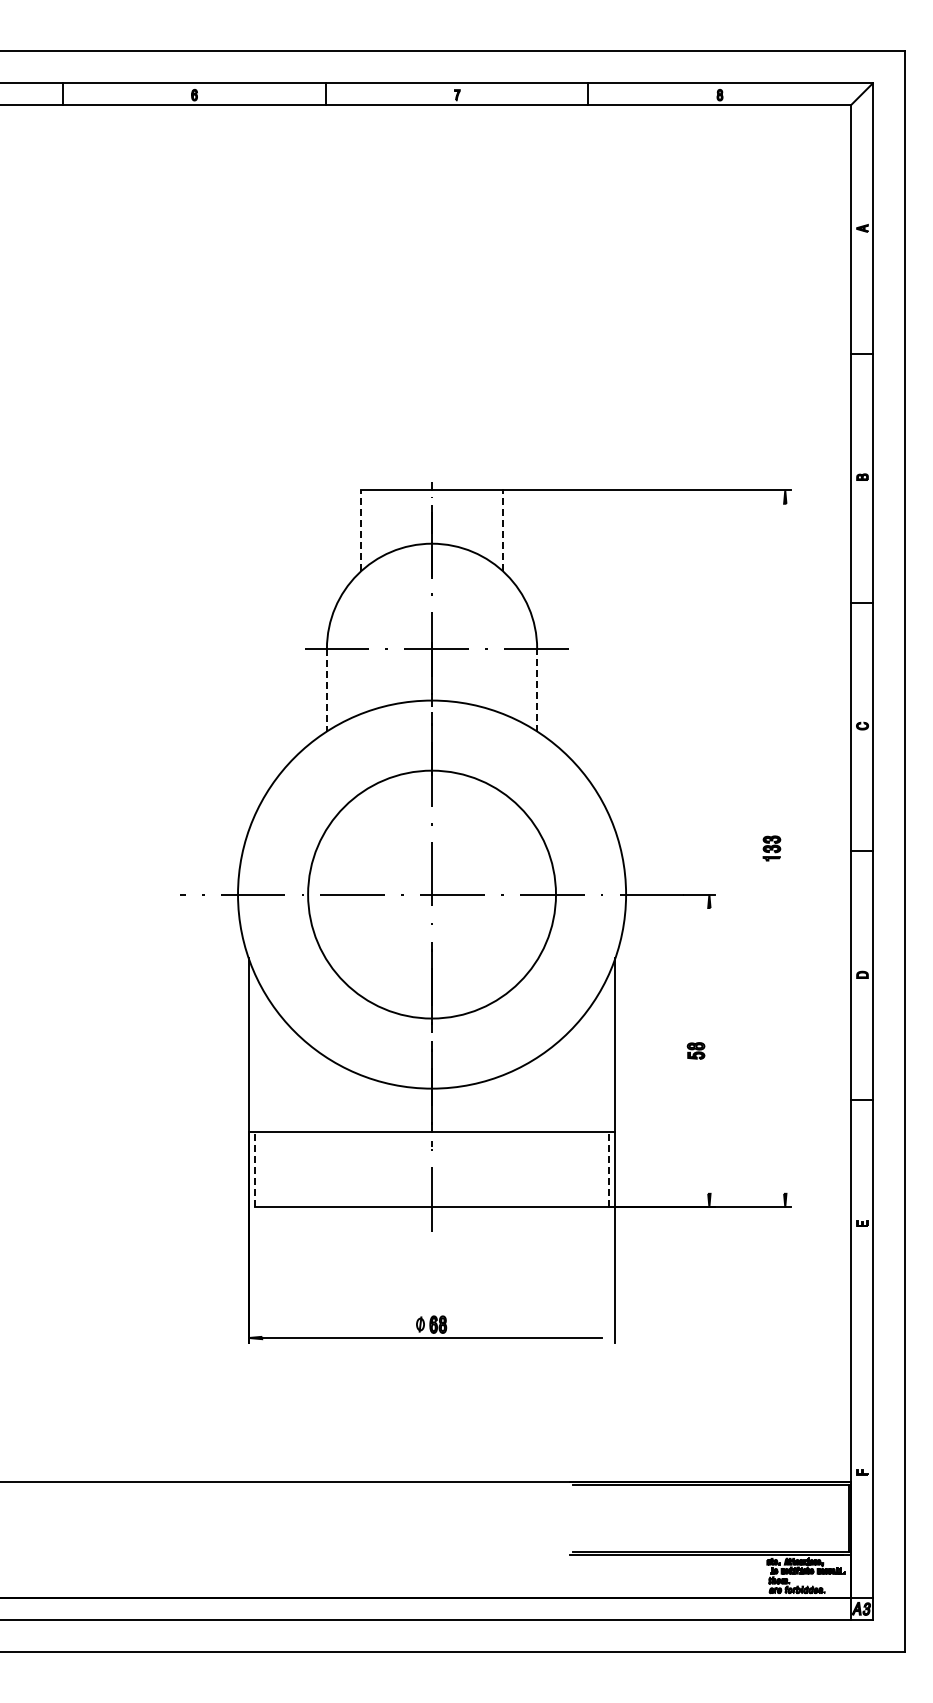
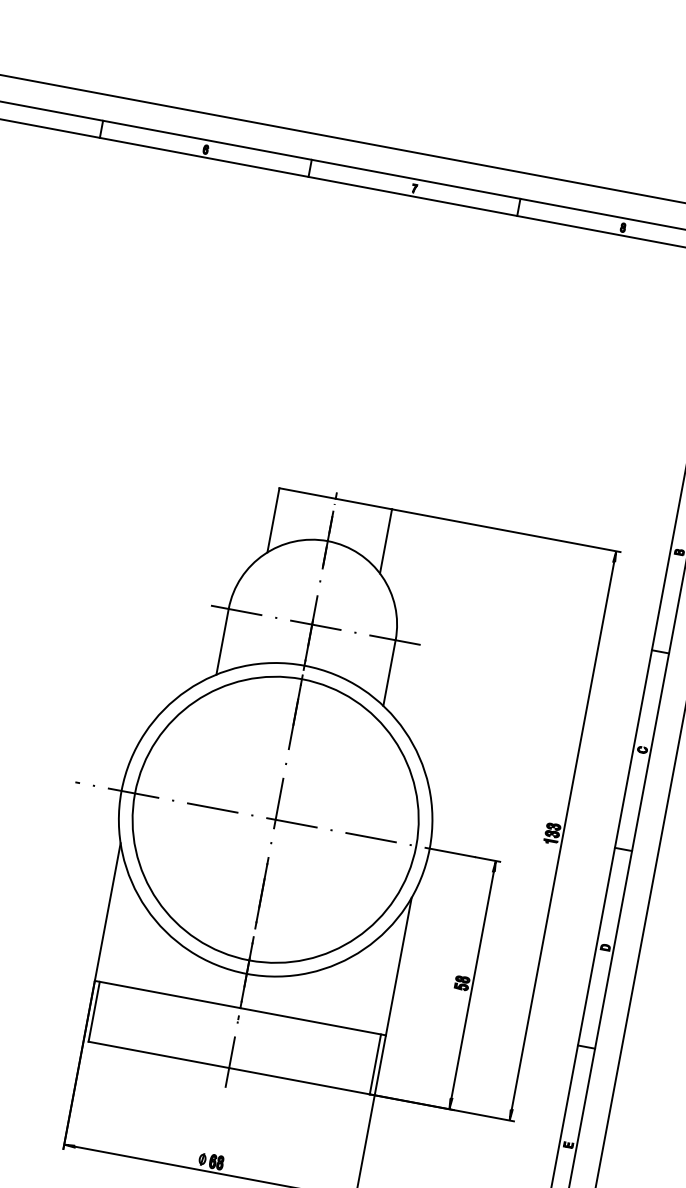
line: (361, 530) -> (273, 520), dashed -> solid
line: (502, 530) -> (385, 541), dashed -> solid
line: (537, 689) -> (389, 672), dashed -> solid
line: (326, 690) -> (222, 642), dashed -> solid
line: (785, 848) -> (563, 835), added
circle: (432, 894) -> (276, 819), size x1.43
line: (709, 1050) -> (472, 984), added
line: (255, 1169) -> (94, 1011), dashed -> solid
line: (609, 1169) -> (375, 1064), dashed -> solid

